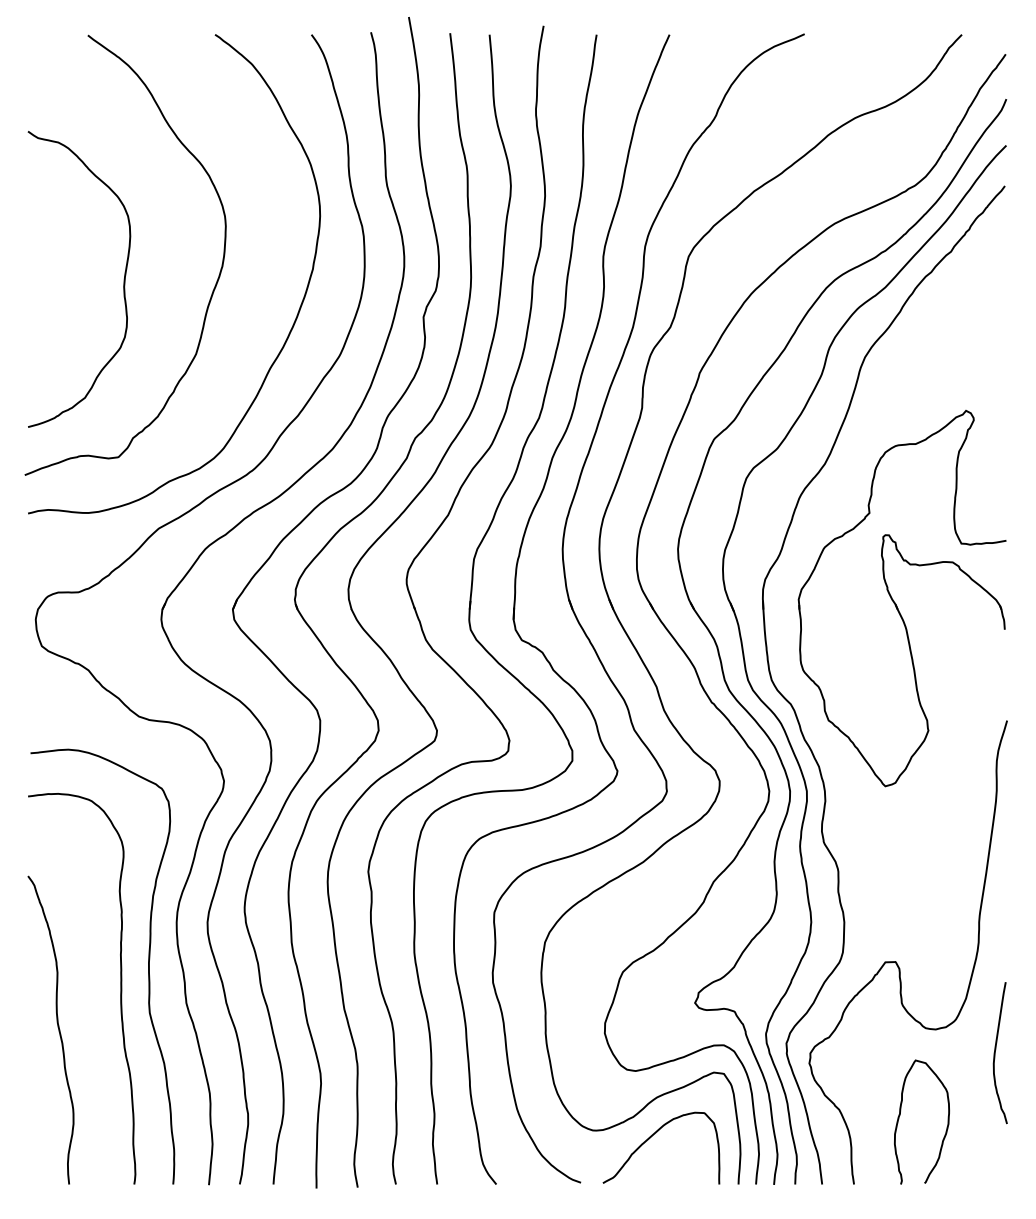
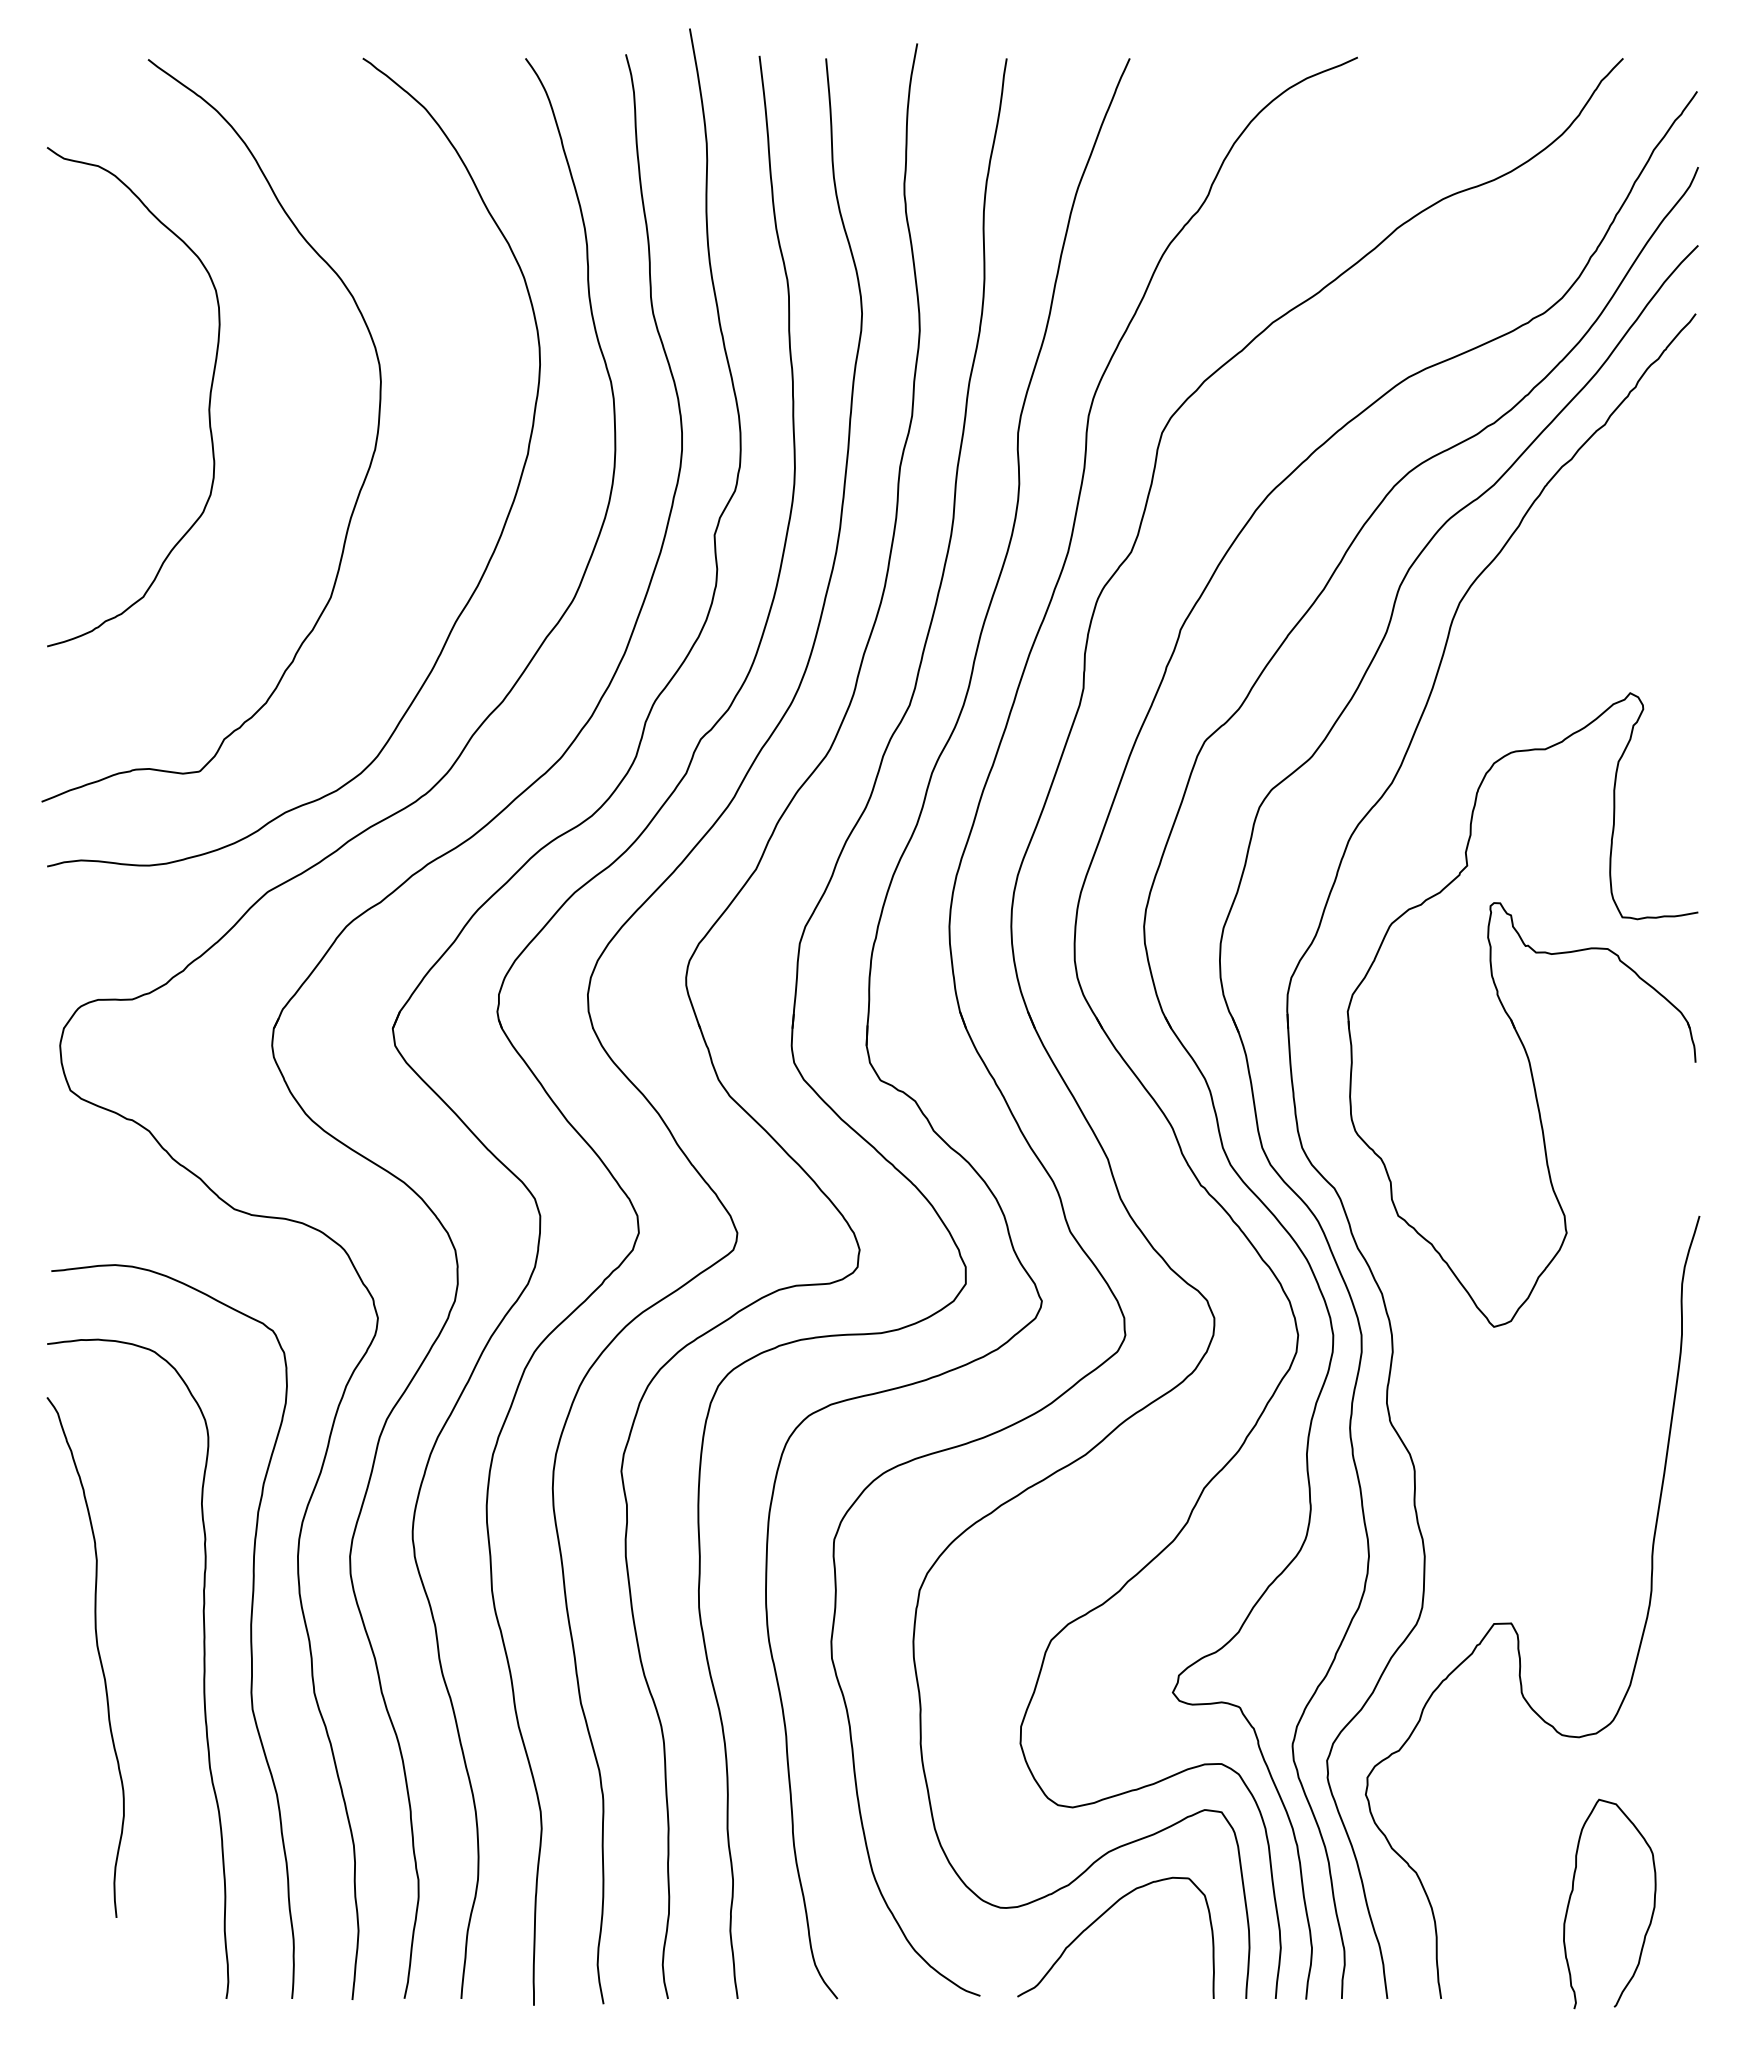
curve: (123, 279) -> (208, 397), moved
curve: (57, 1027) -> (96, 1652), moved
curve: (995, 1053) -> (1679, 1777), removed
curve: (900, 1115) -> (1573, 1892), moved

